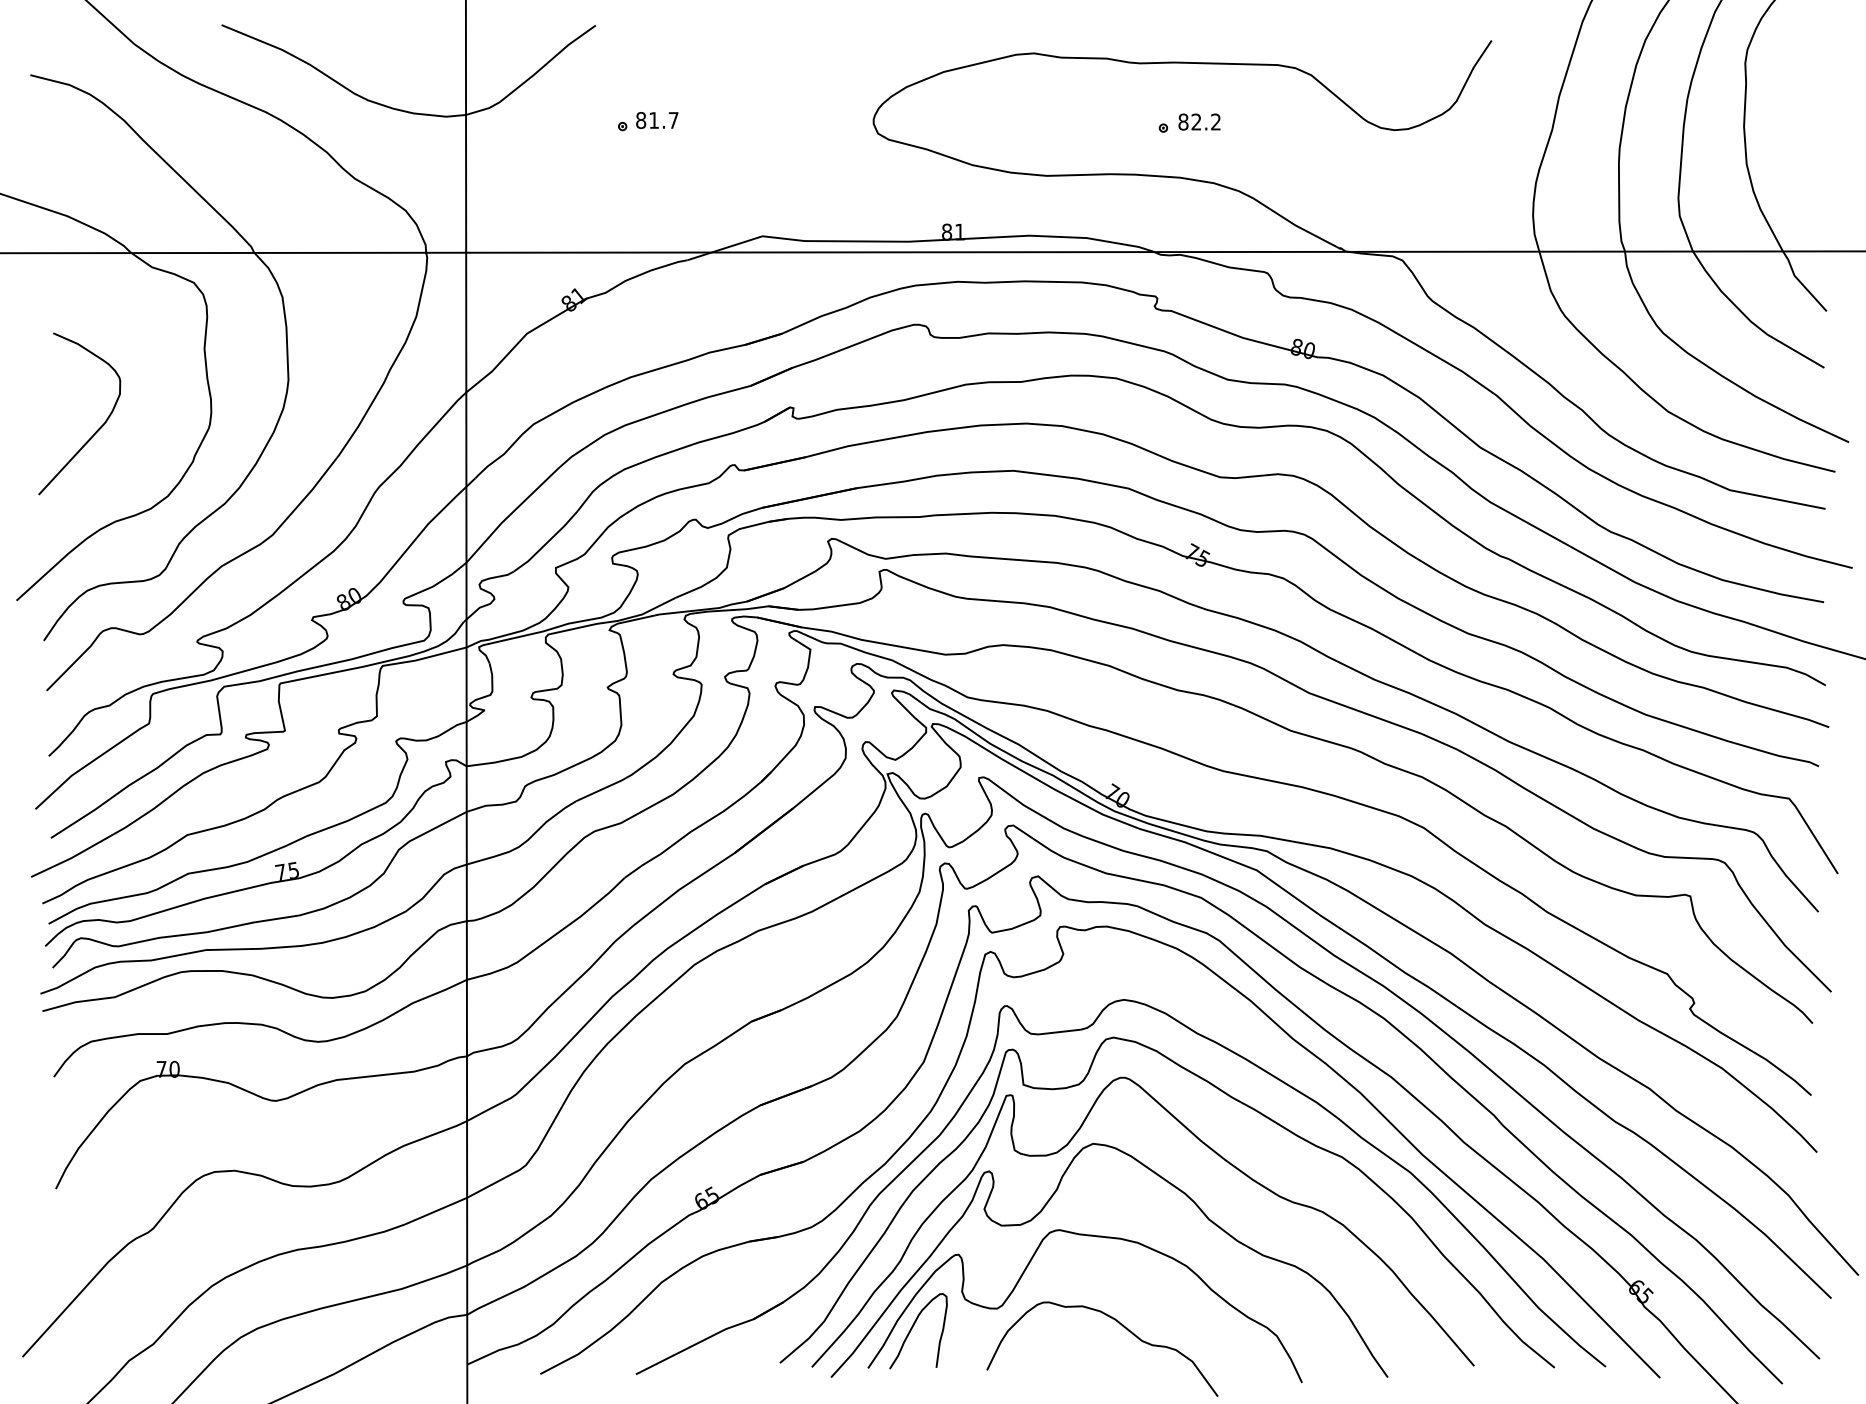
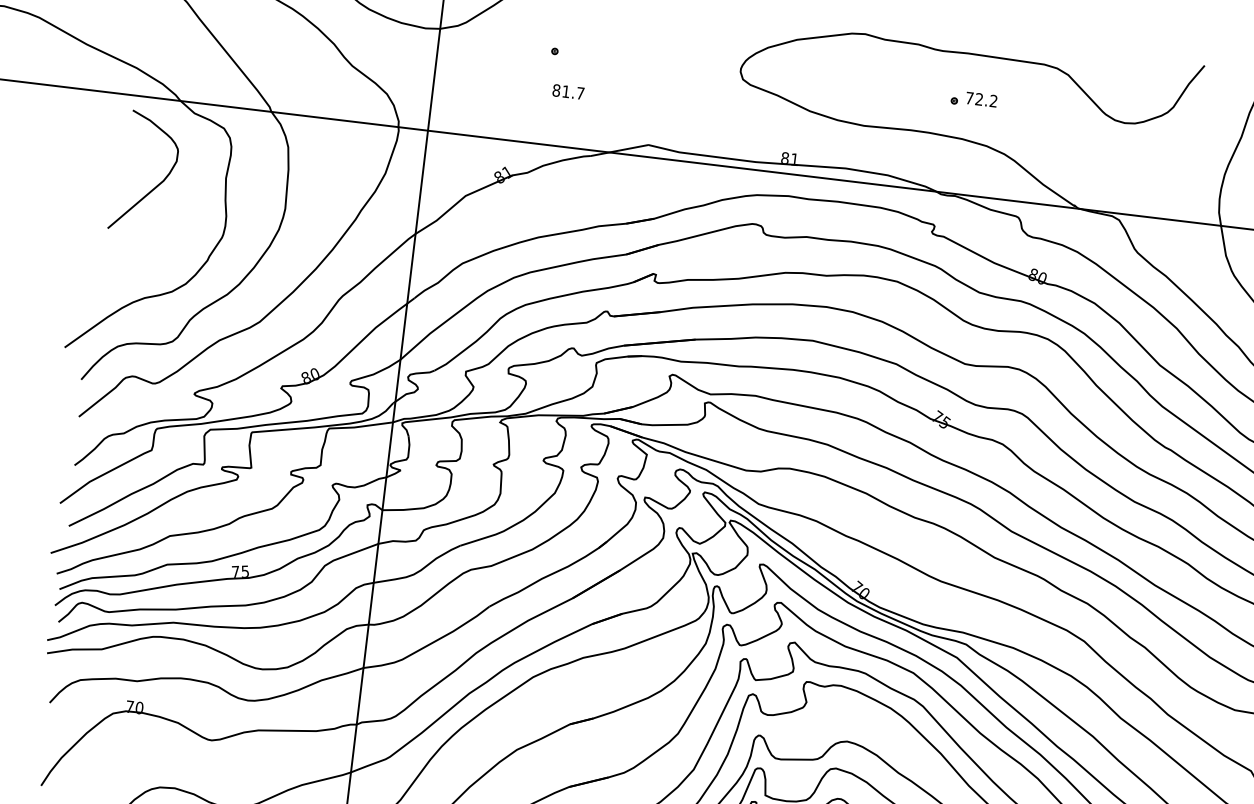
text: (657, 120) -> (568, 92), moved
text: (1183, 121) -> (969, 97), 82.2 -> 72.2
curve: (96, 430) -> (156, 186), moved

